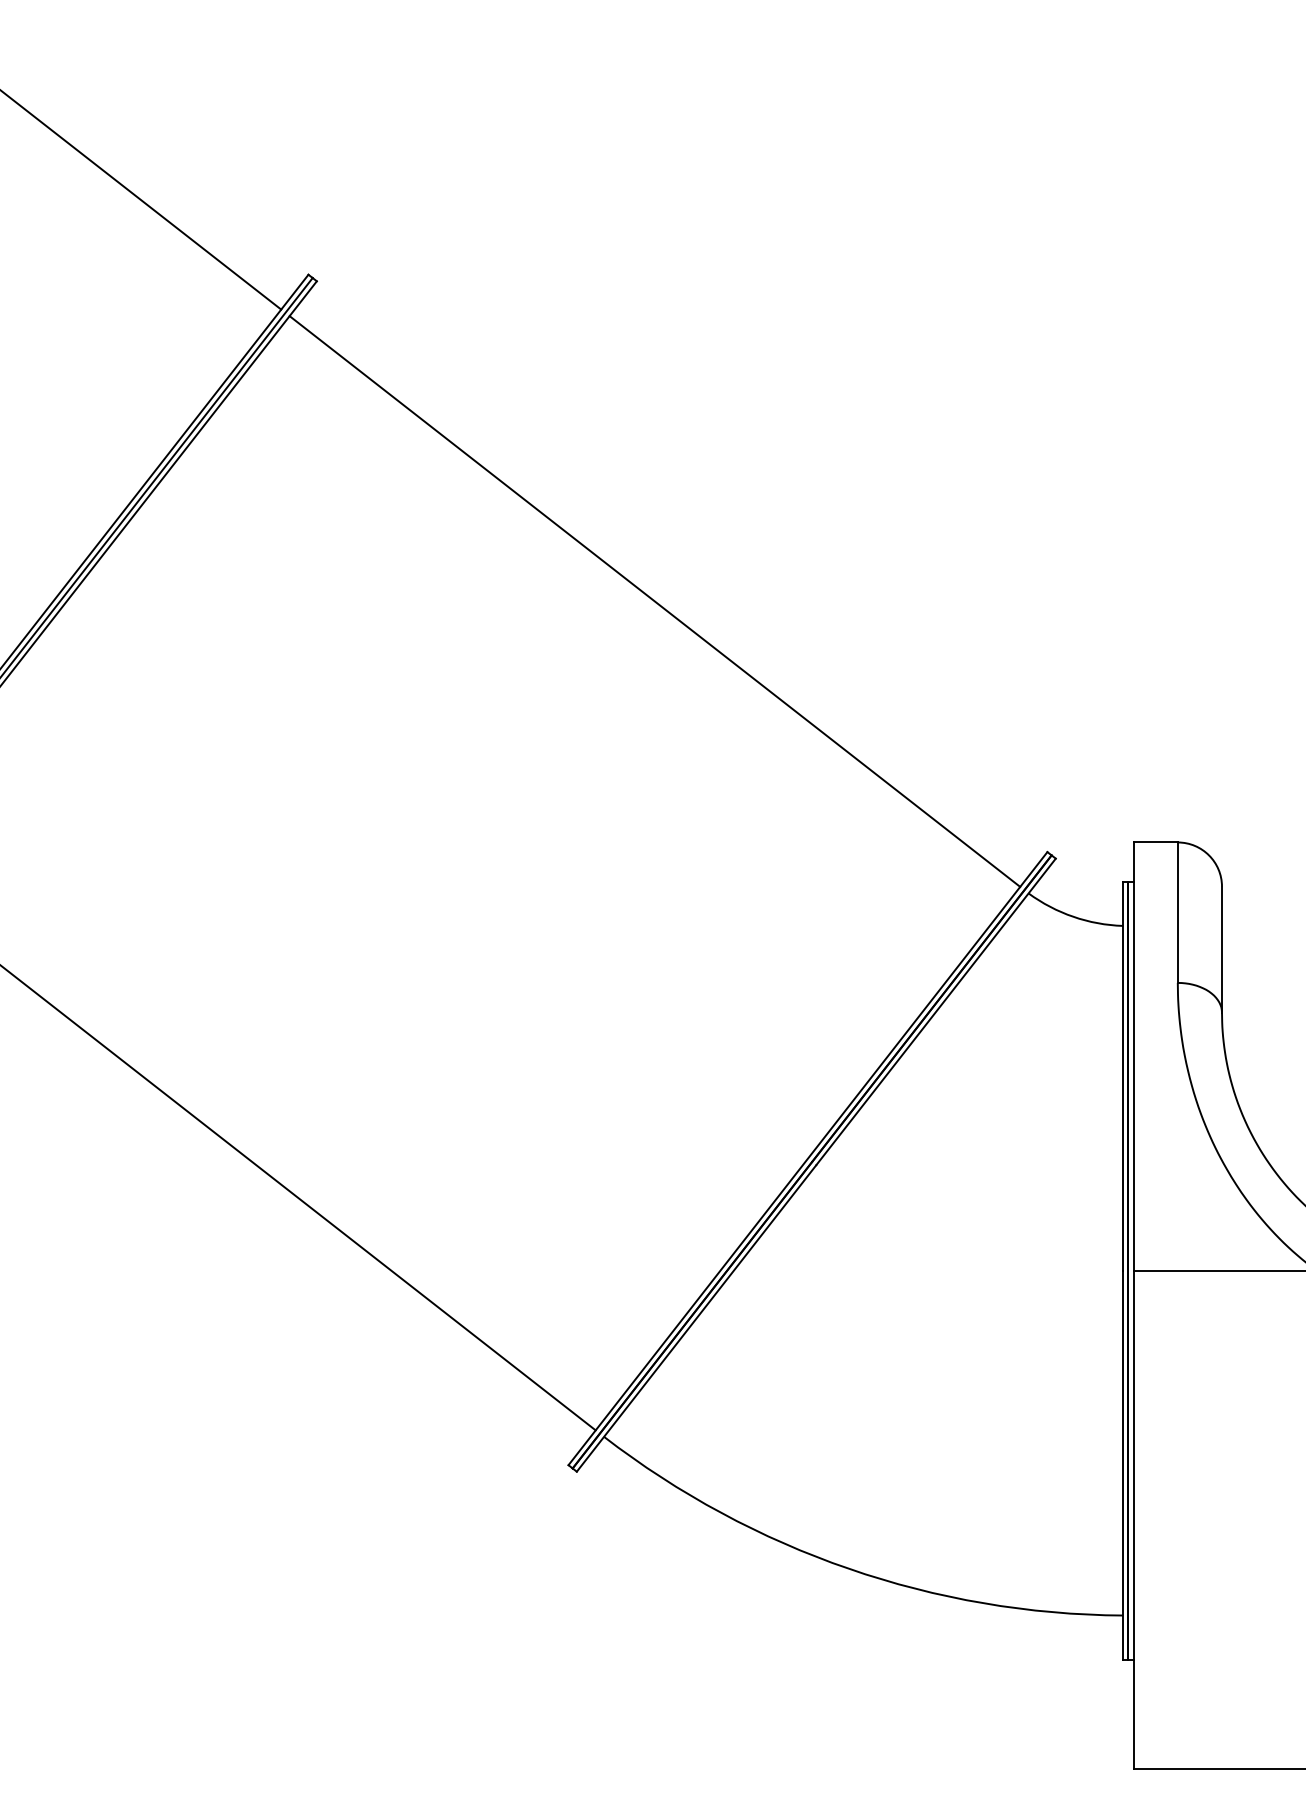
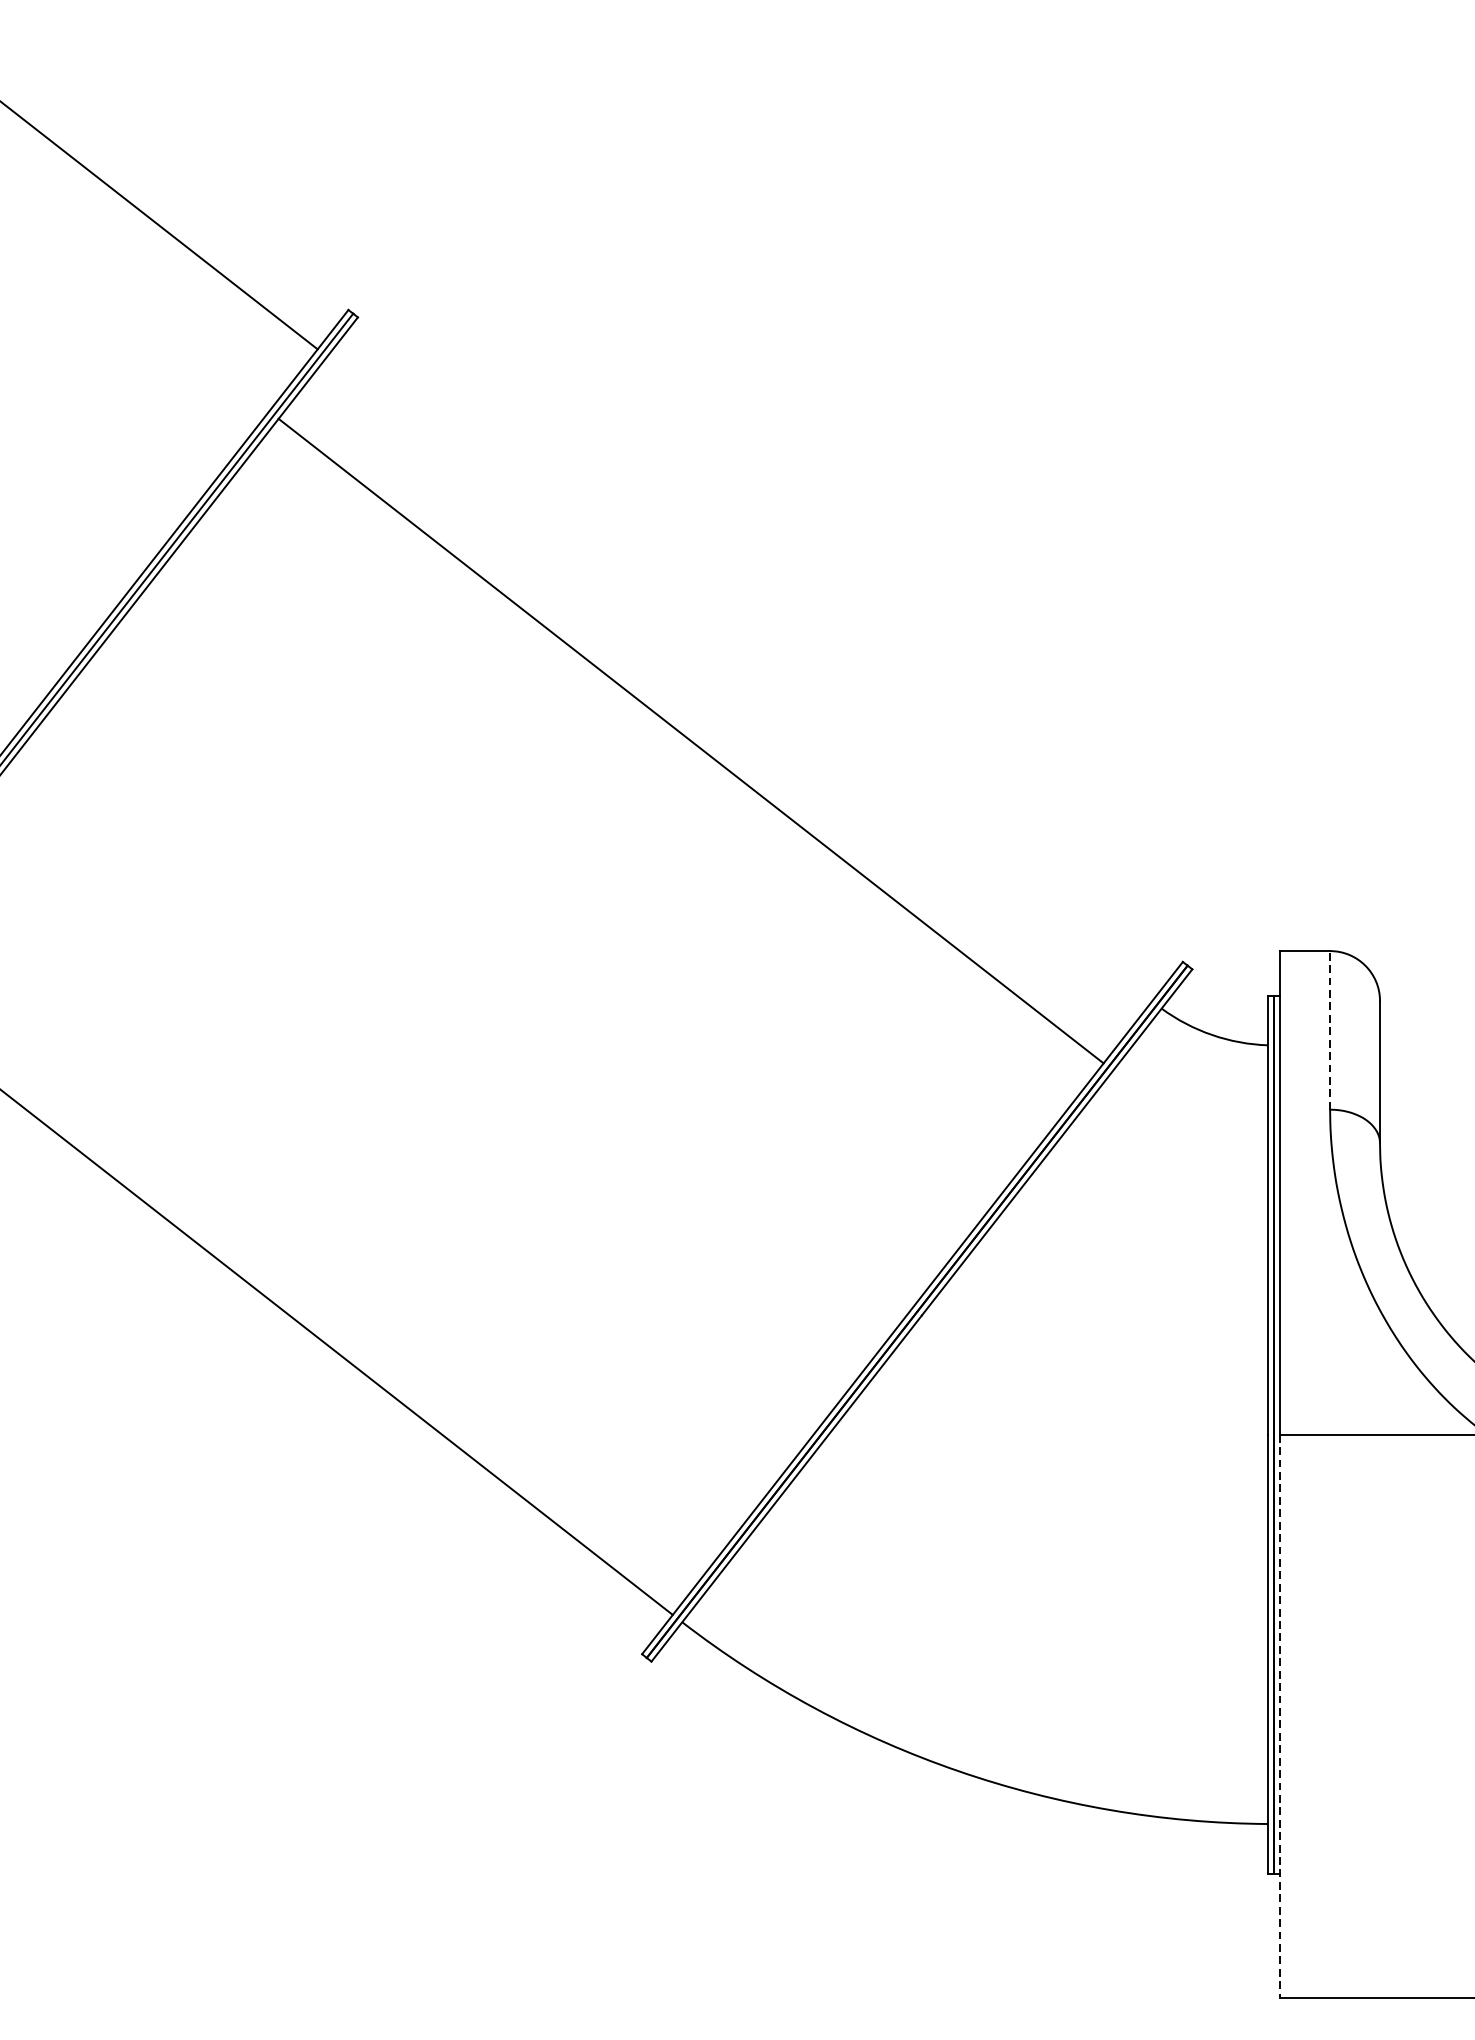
line: (654, 601) -> (690, 741), moved
line: (1177, 912) -> (1329, 1030), solid -> dashed
line: (1133, 1520) -> (1280, 1716), solid -> dashed

